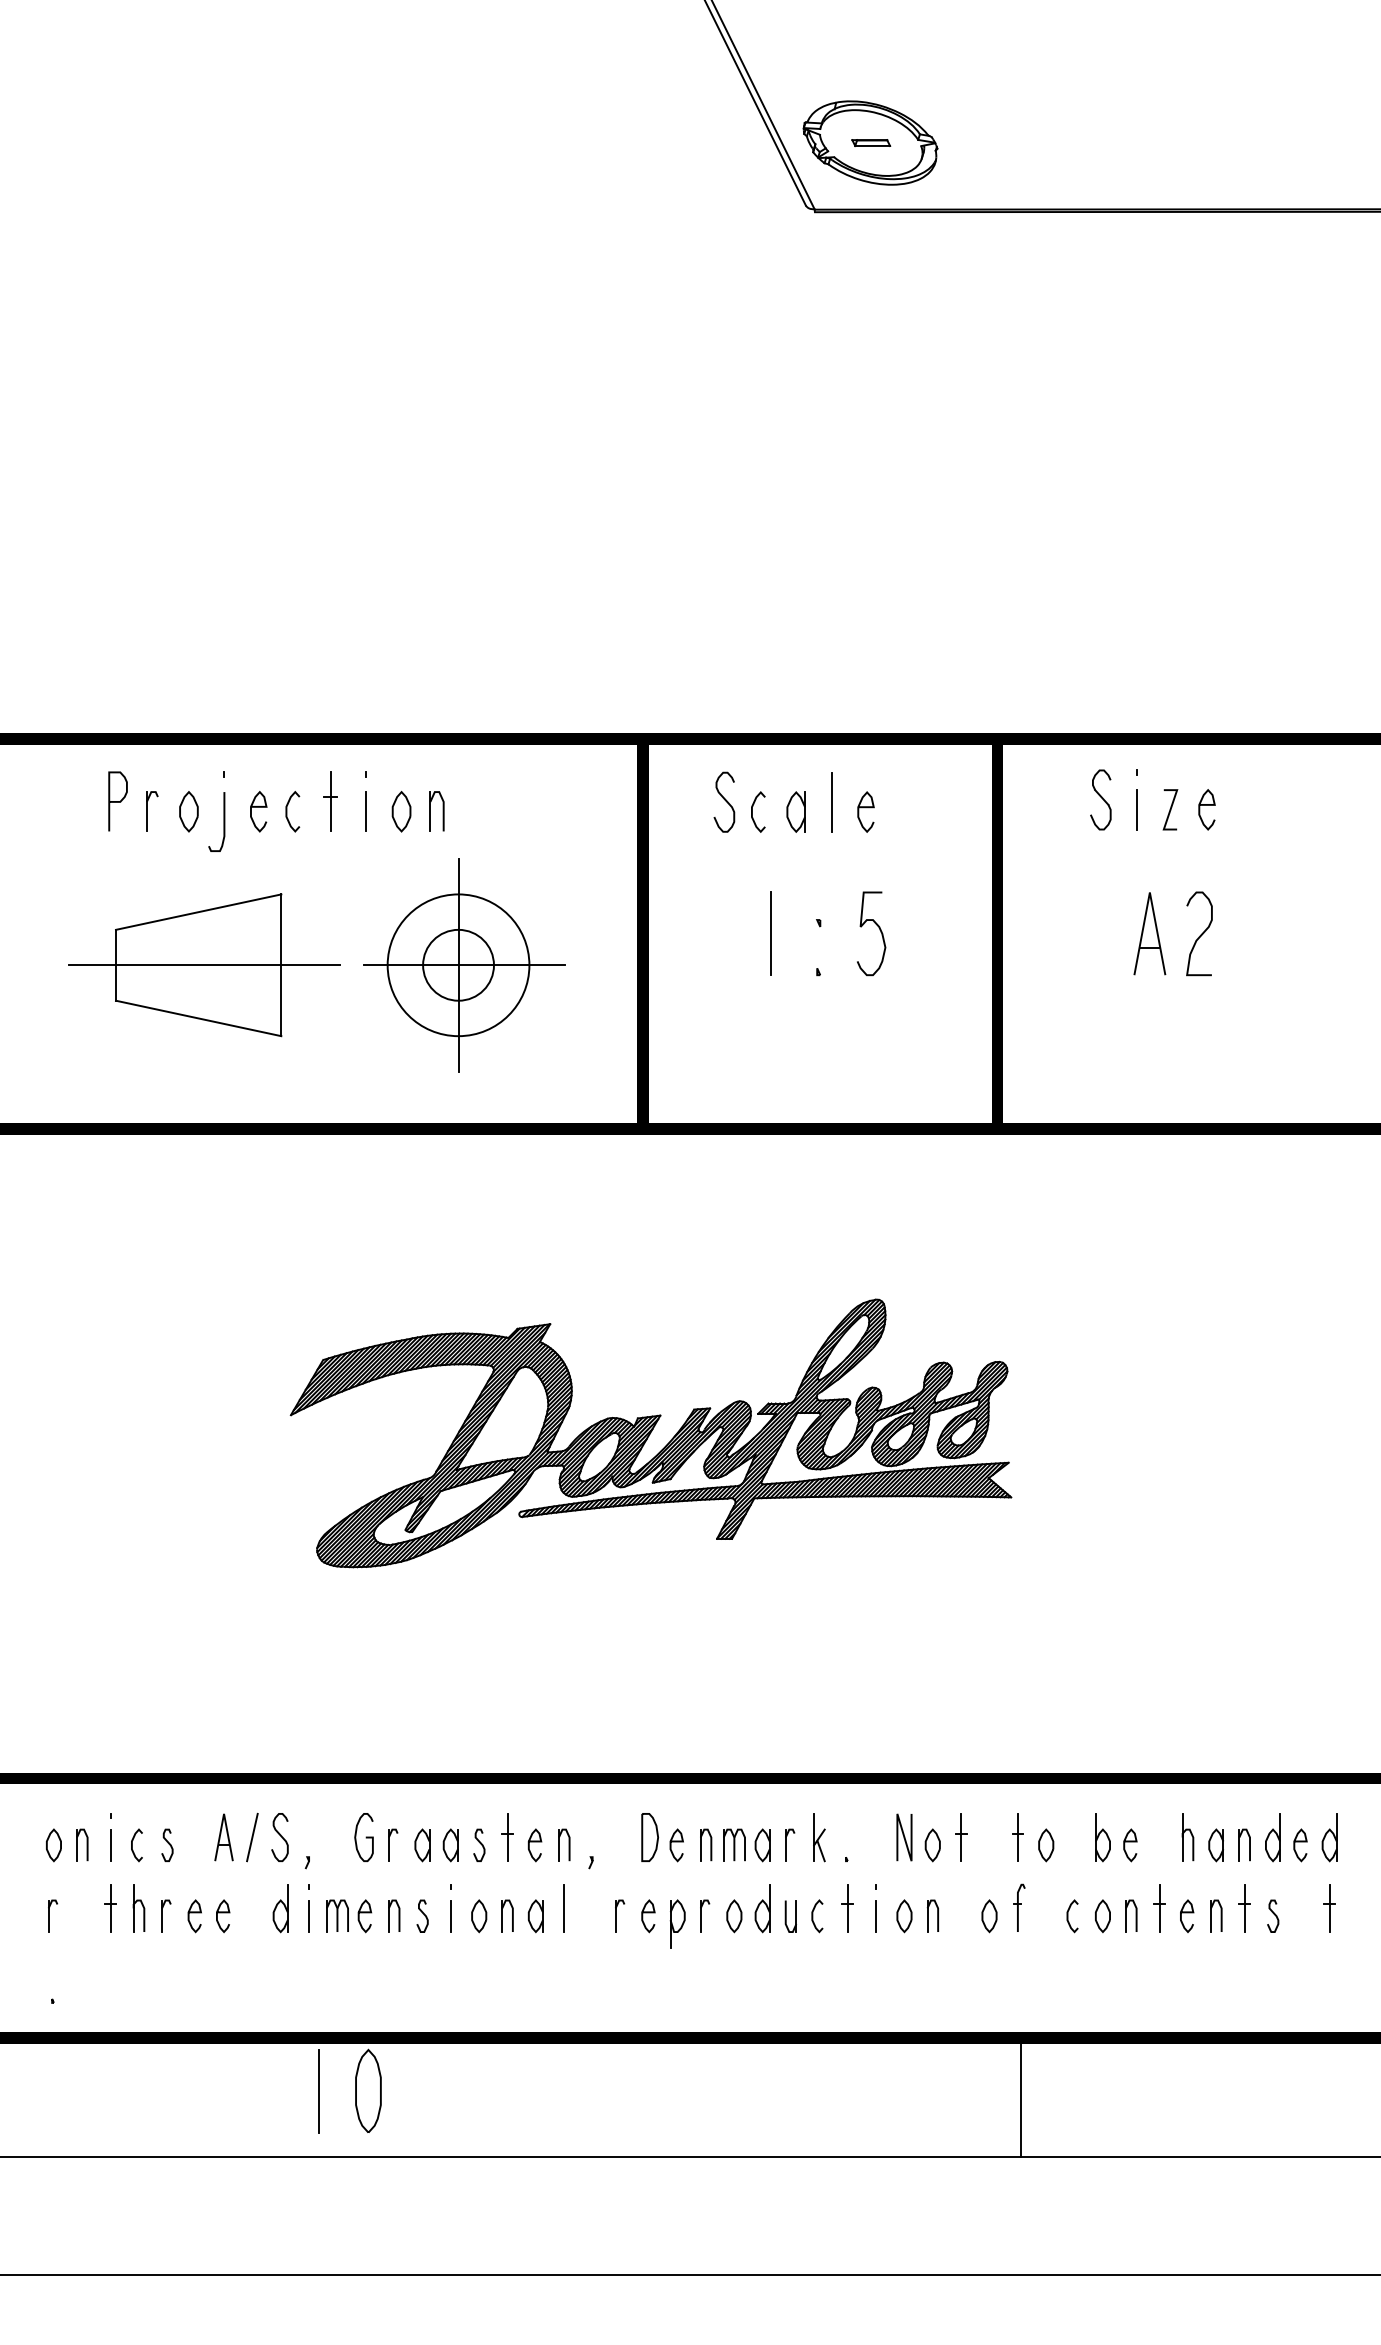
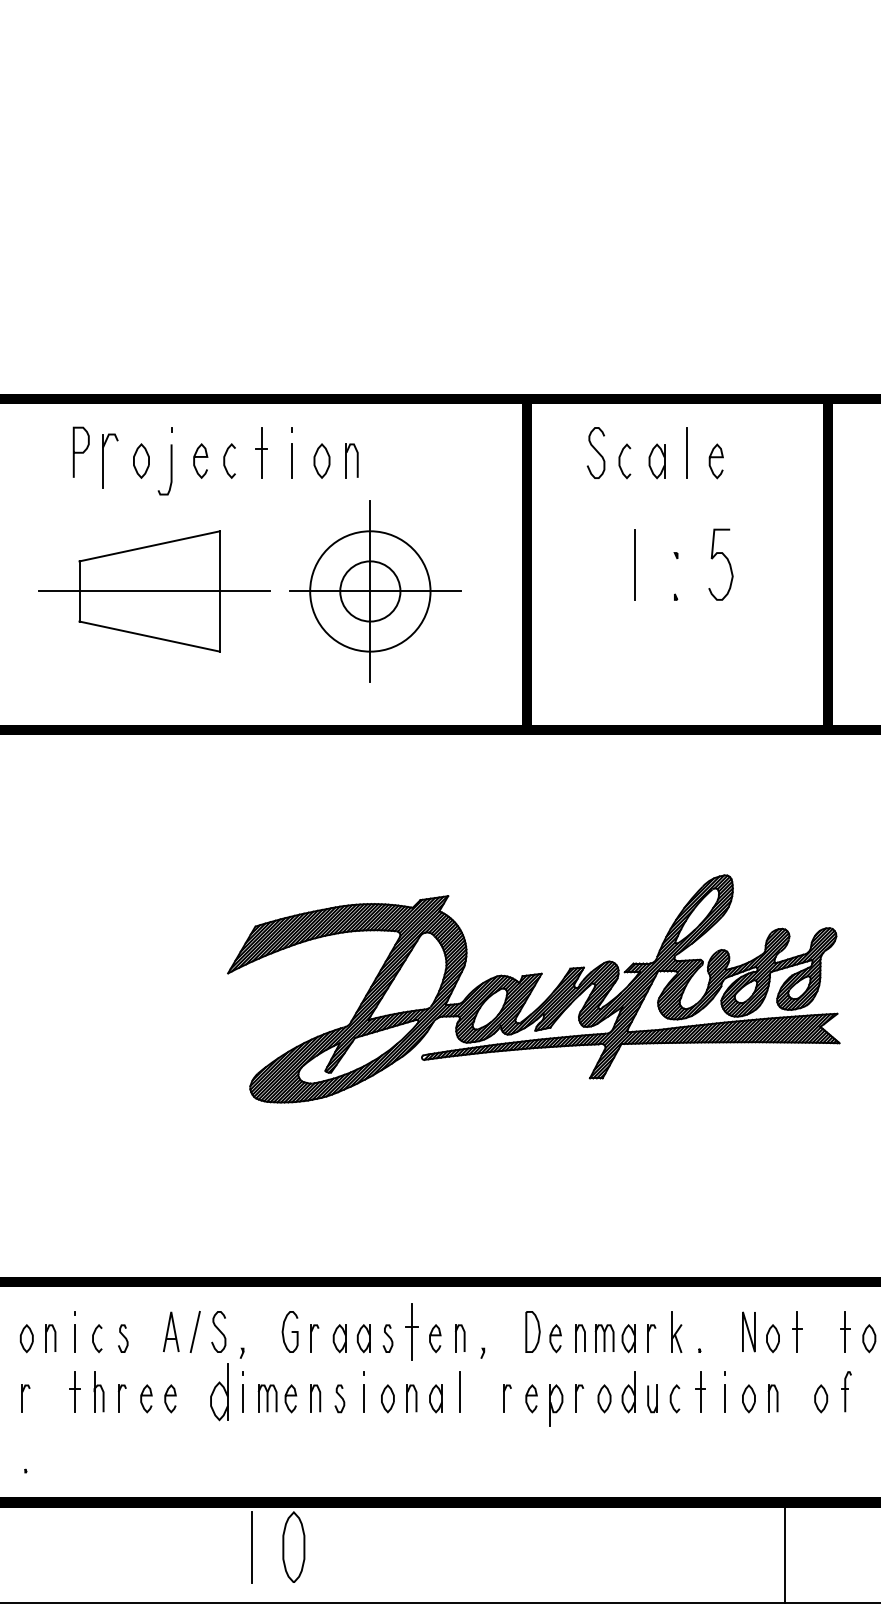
part: (152, 811) -> (110, 460), size x1.6
part: (507, 1837) -> (411, 1331), size x1.4
part: (280, 1908) -> (219, 1392), size x1.4
line: (1021, 2097) -> (785, 1552), moved

